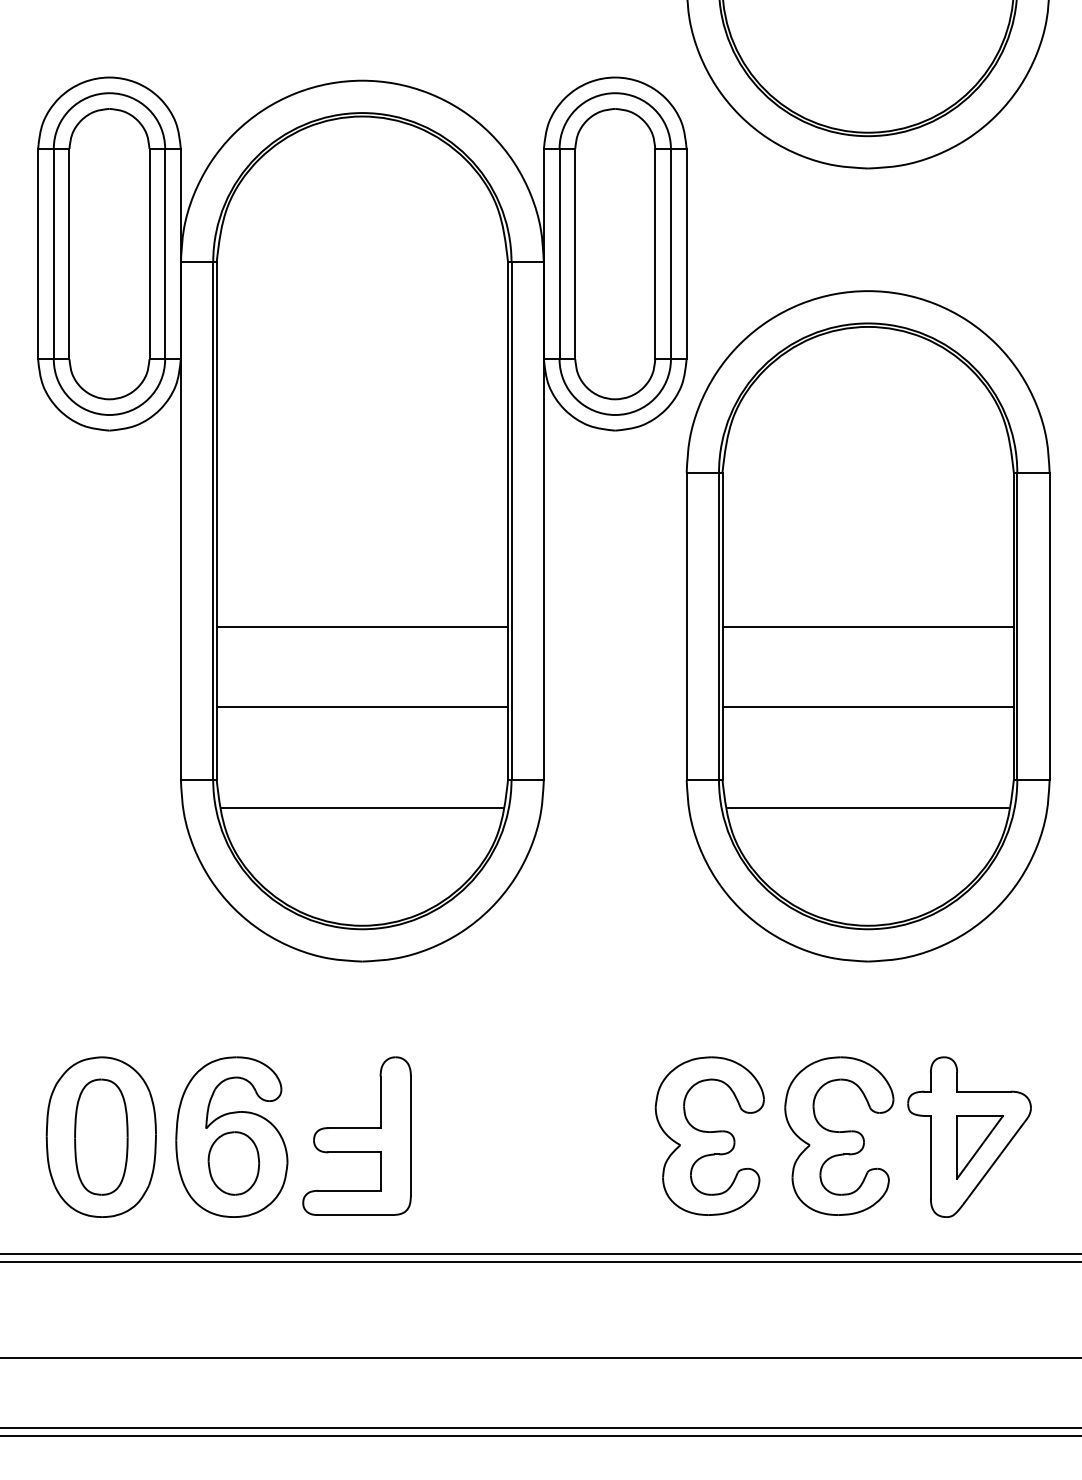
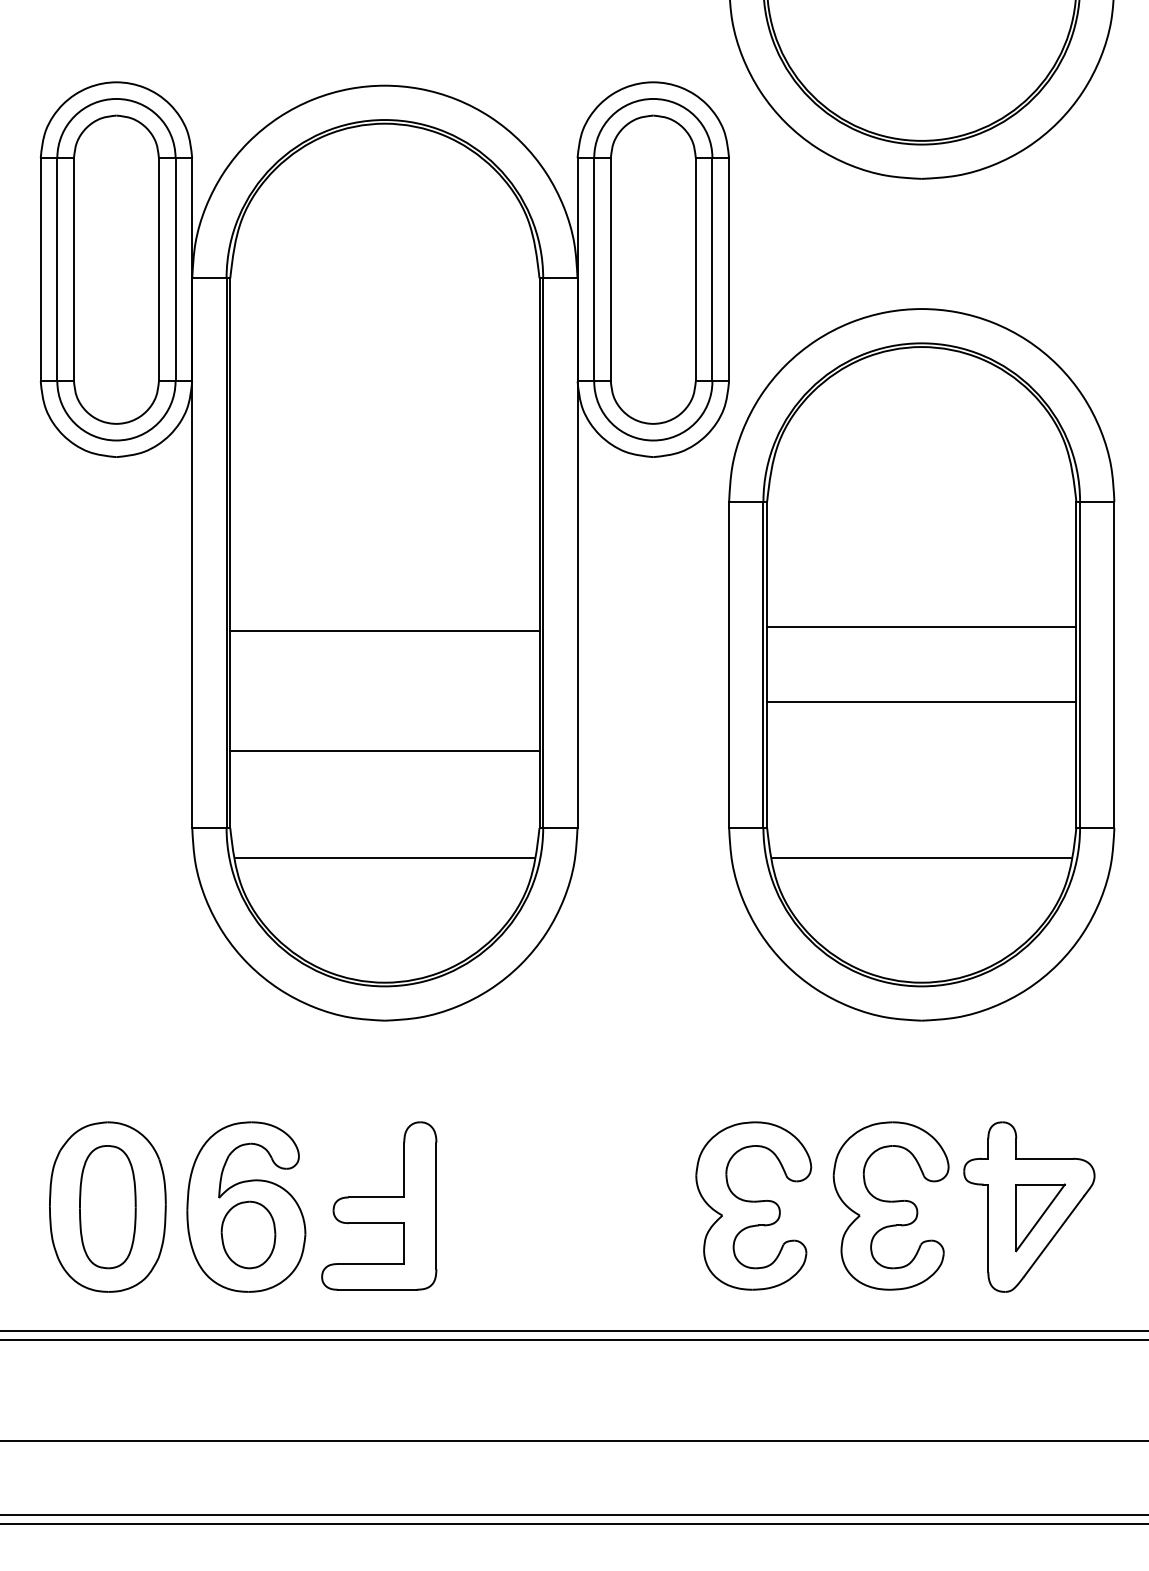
line: (362, 626) -> (384, 630), moved
line: (867, 626) -> (921, 626), moved
line: (867, 707) -> (921, 701), moved

